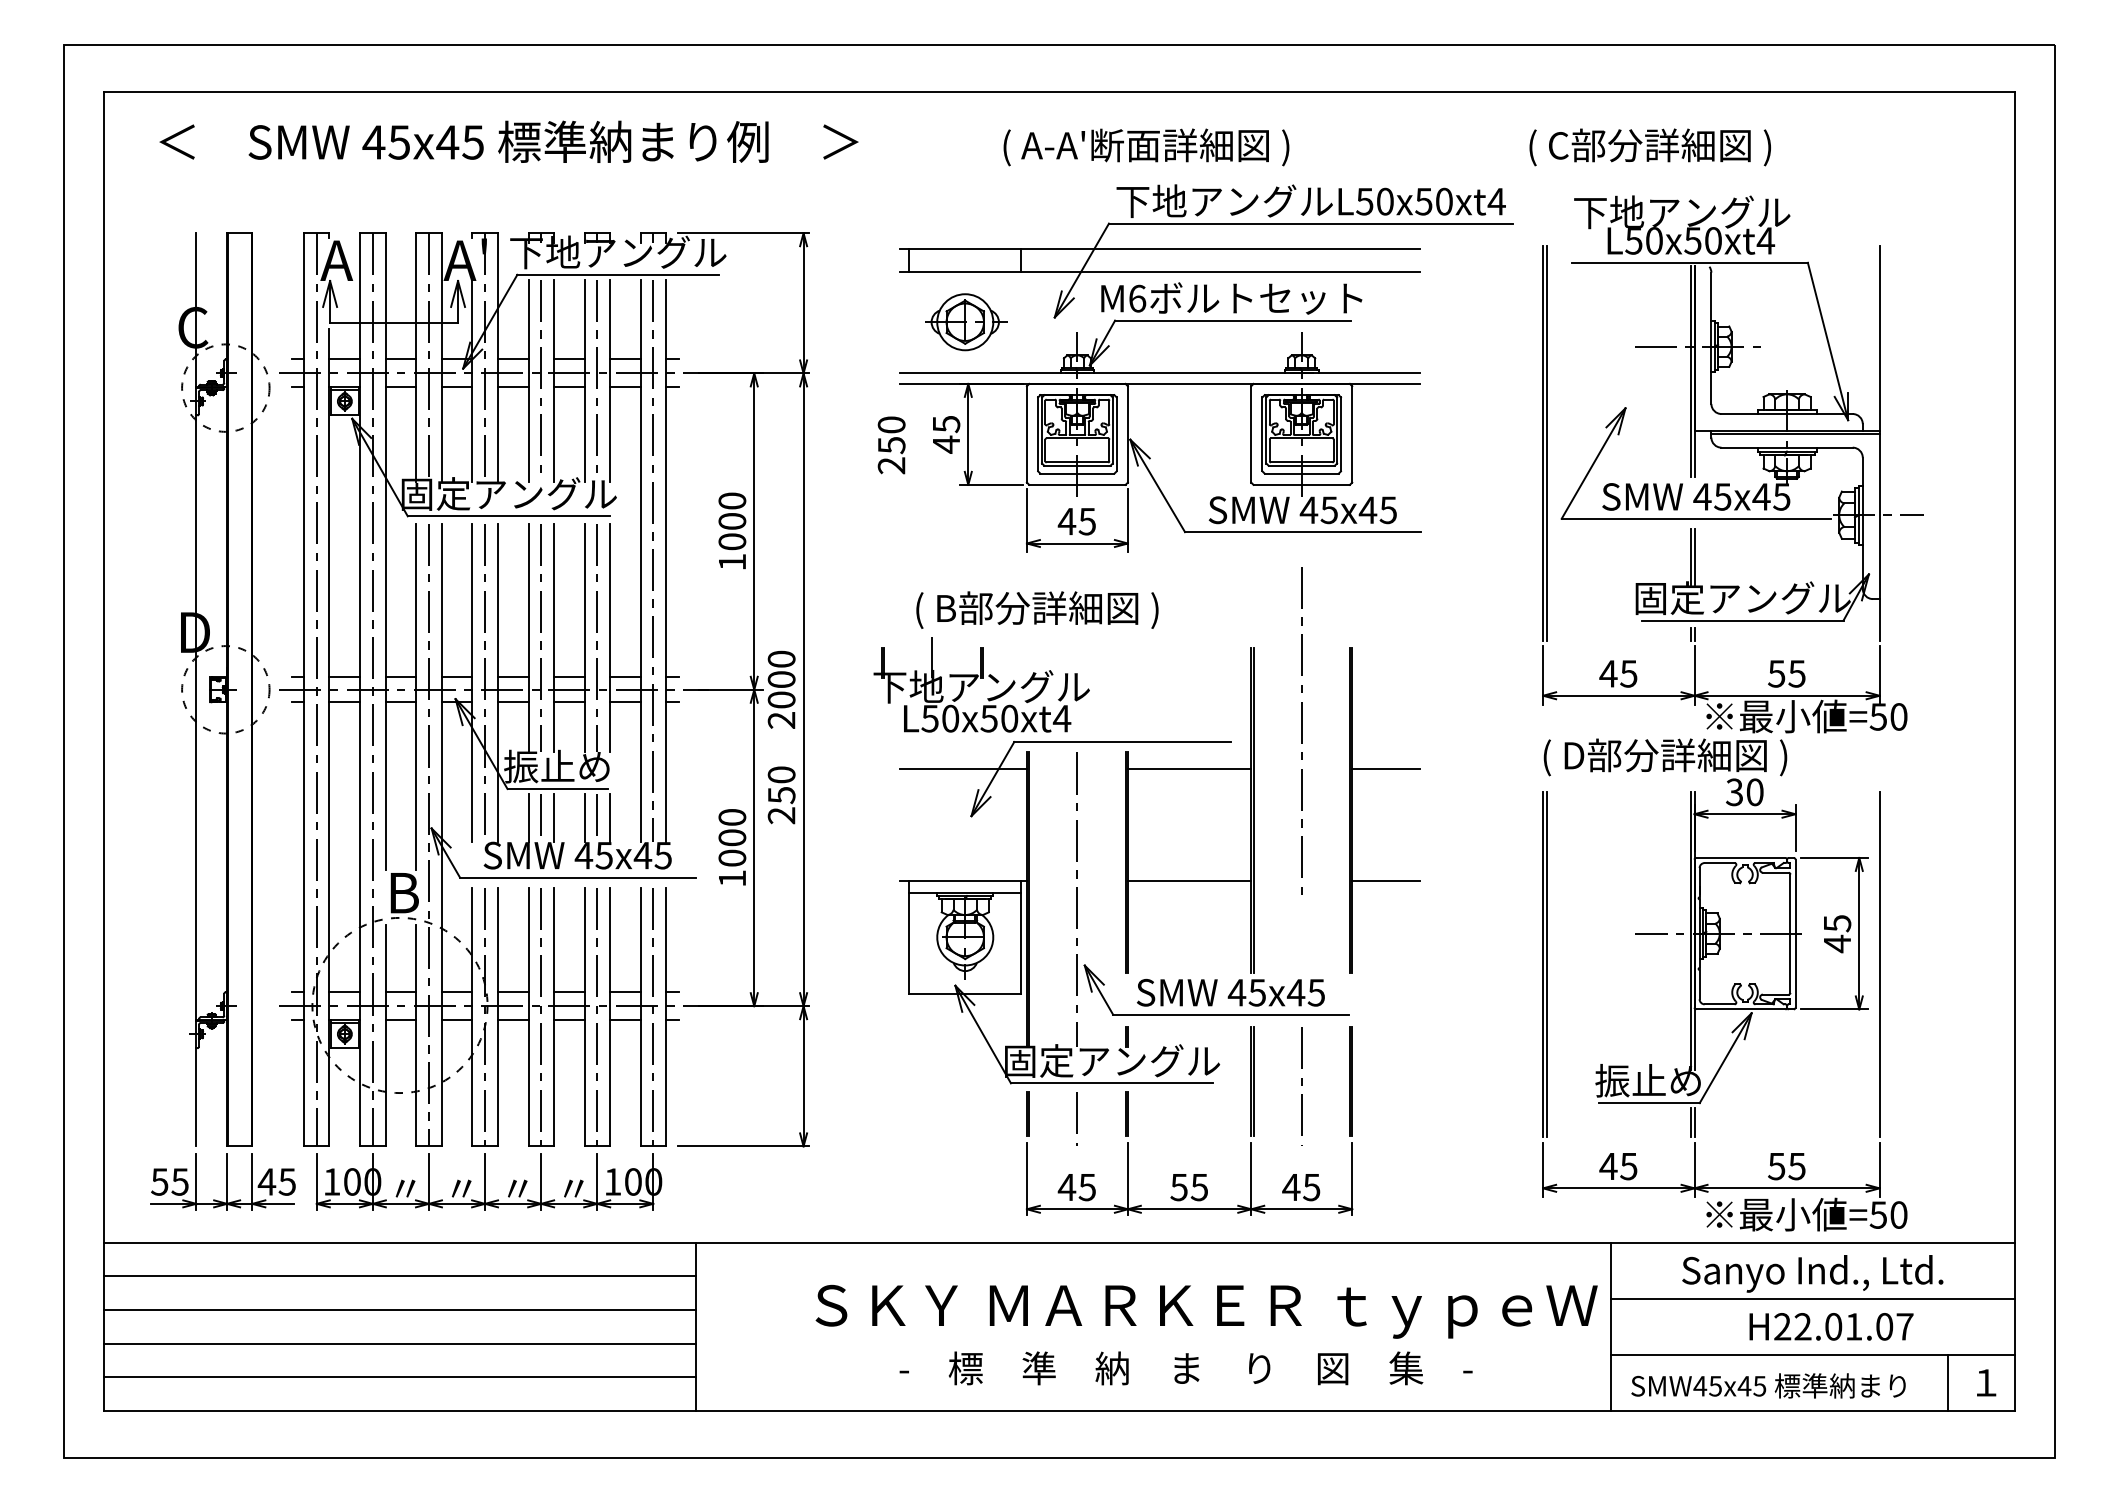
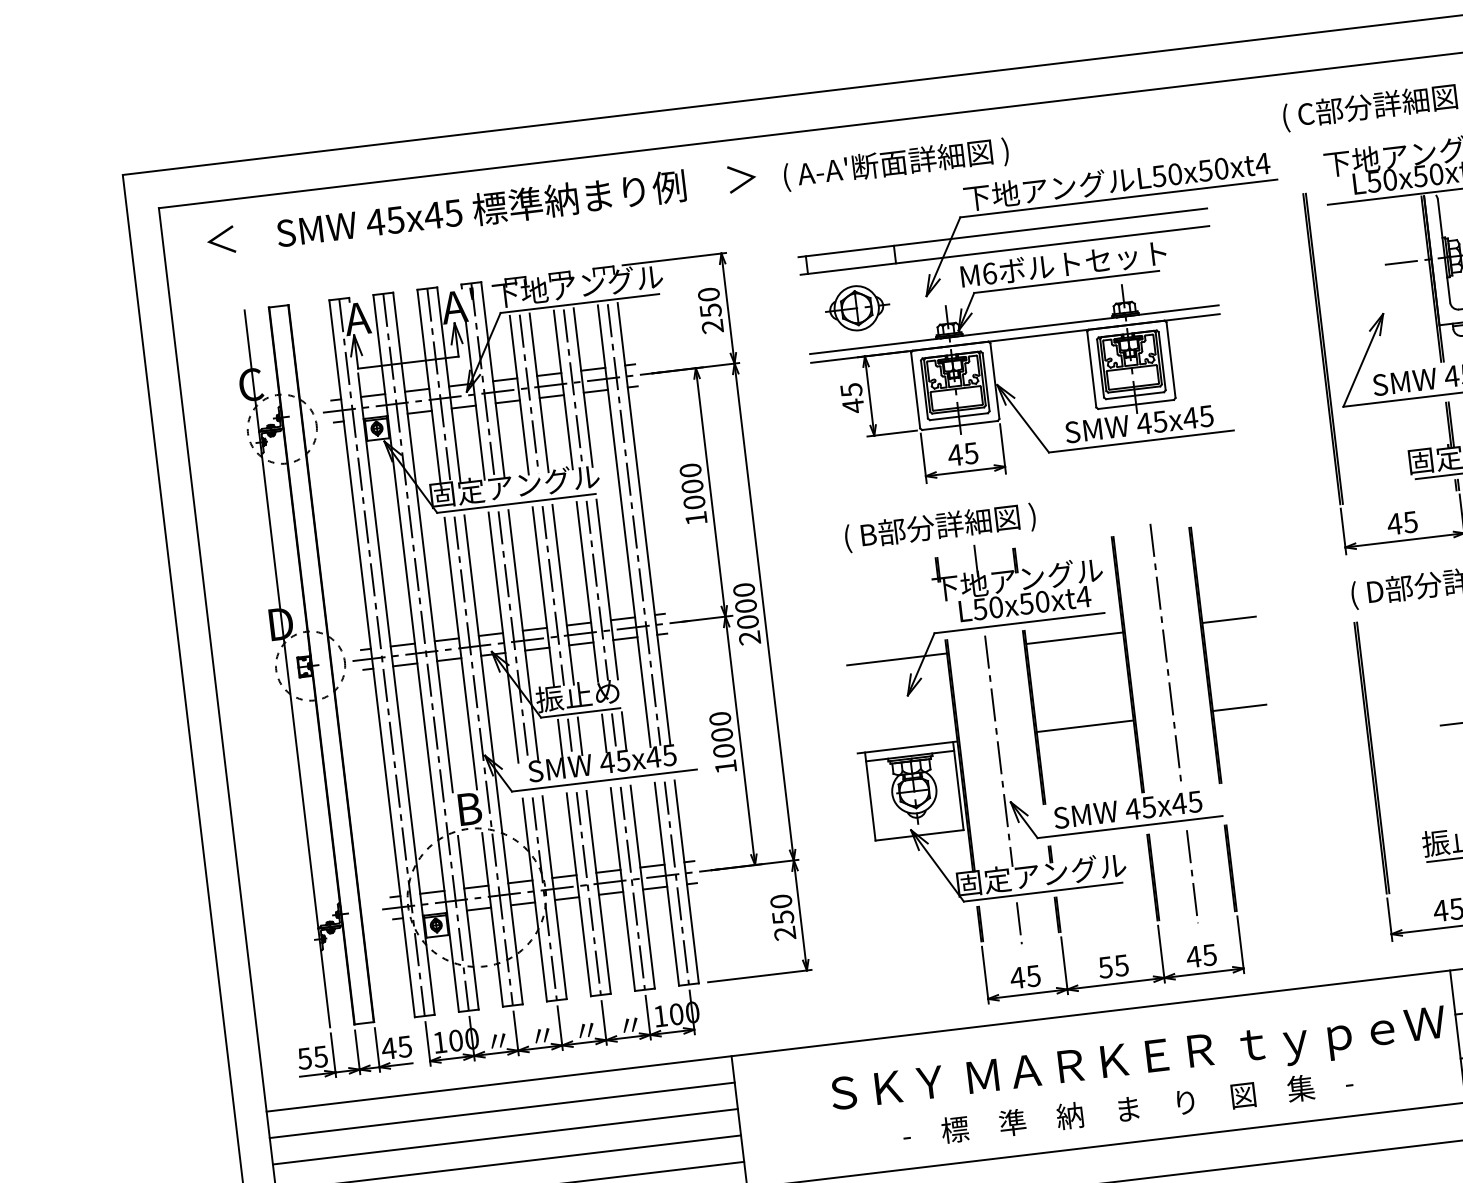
text: (1146, 147) -> (896, 164), moved
text: (891, 445) -> (710, 310), moved
part: (981, 684) -> (1017, 577), moved
line: (1301, 730) -> (1165, 652), moved
text: (781, 795) -> (783, 917), moved

